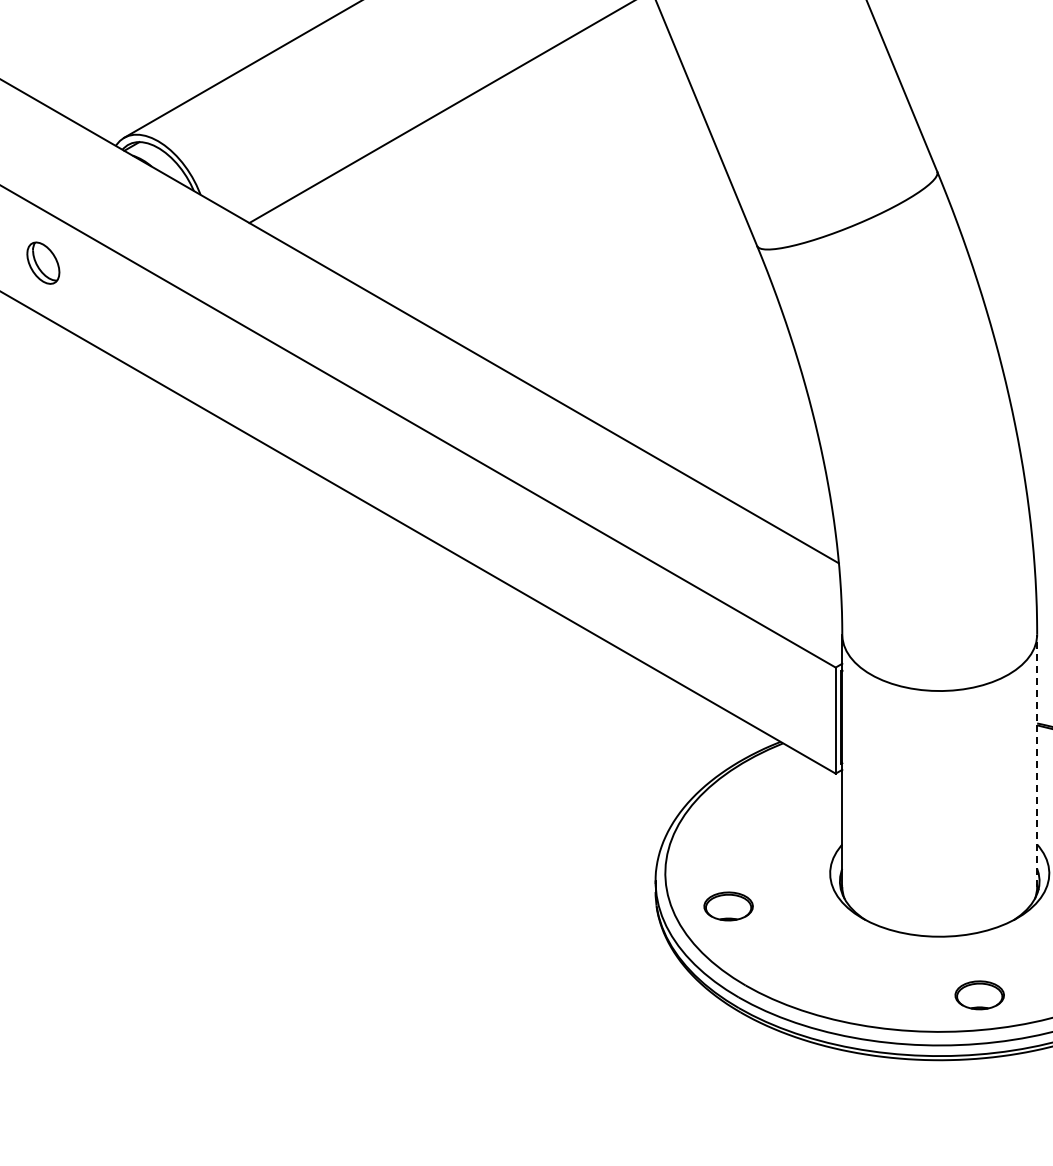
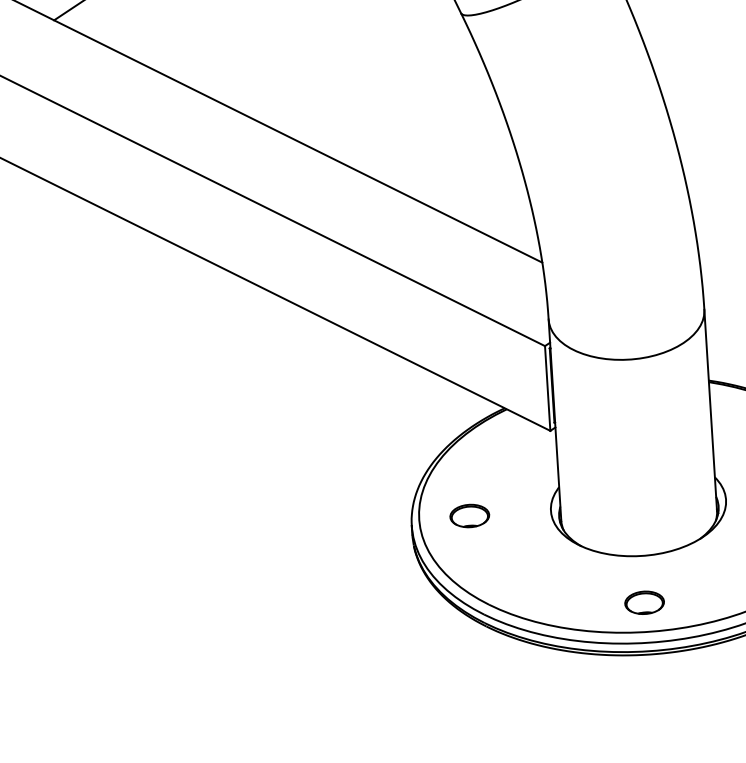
line: (1037, 760) -> (710, 410), dashed -> solid
part: (728, 906) -> (469, 516), moved
part: (979, 995) -> (644, 602), moved

